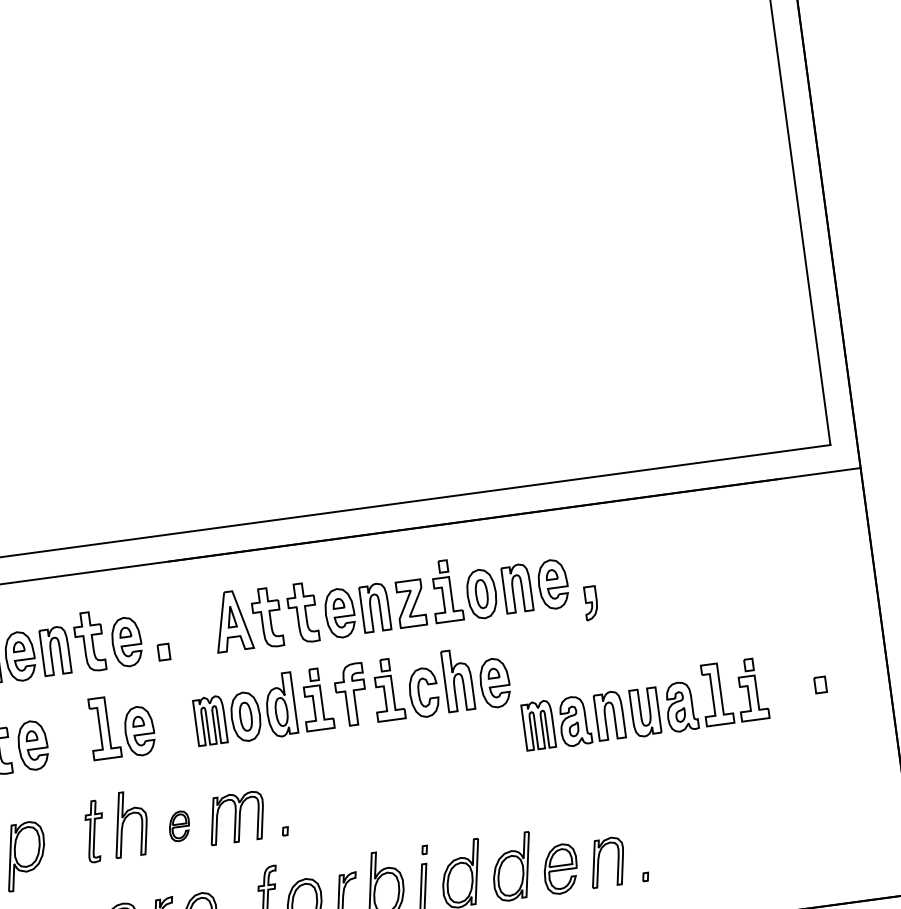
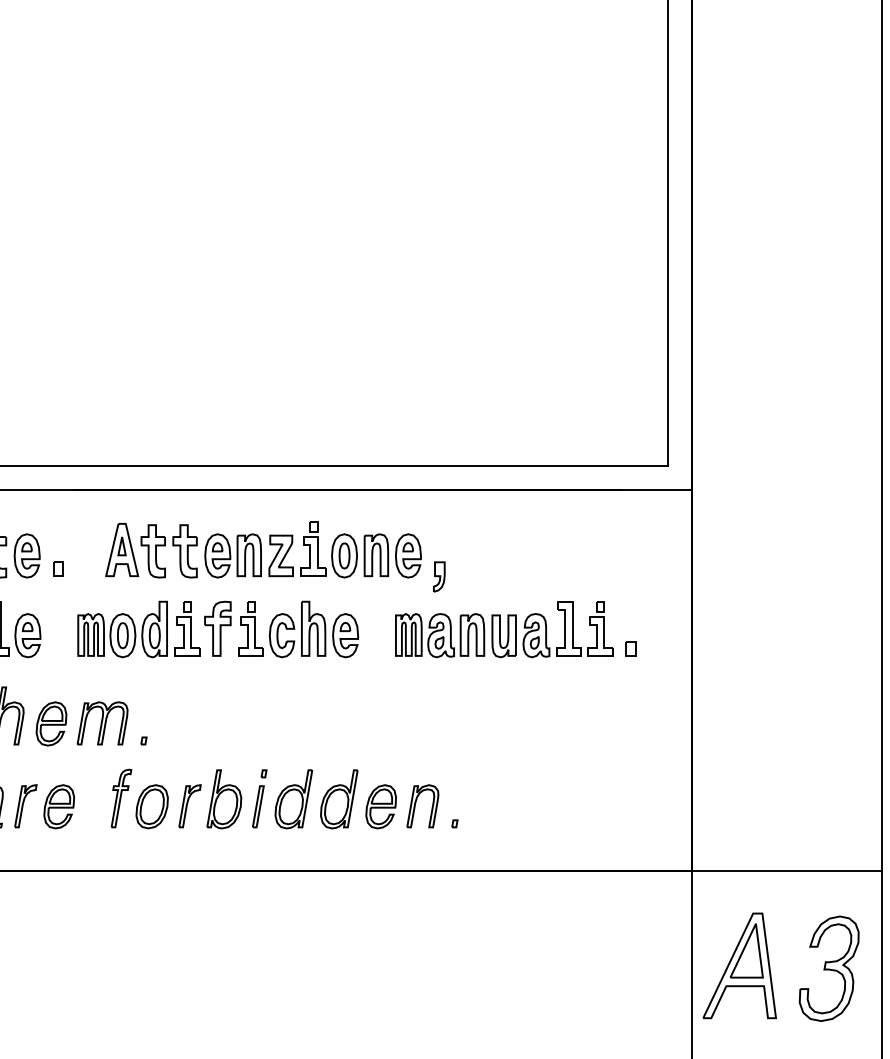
part: (819, 684) -> (630, 648), moved
part: (644, 704) -> (504, 629), moved
part: (179, 825) -> (51, 723), size x1.67

